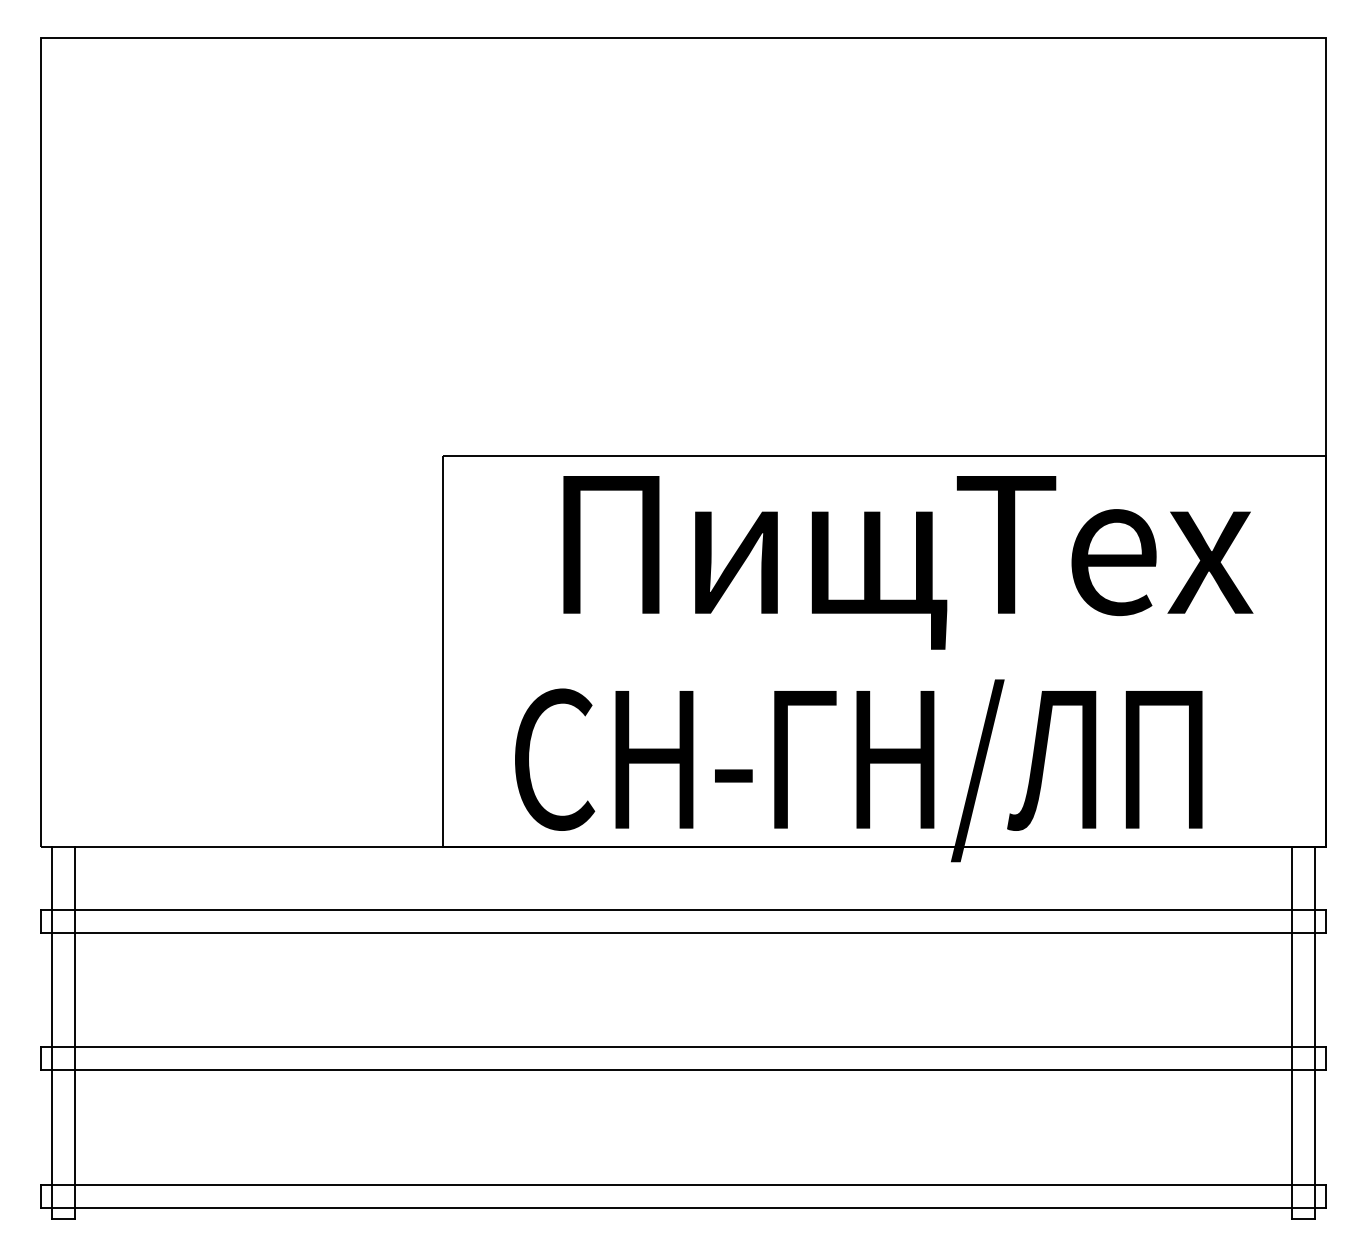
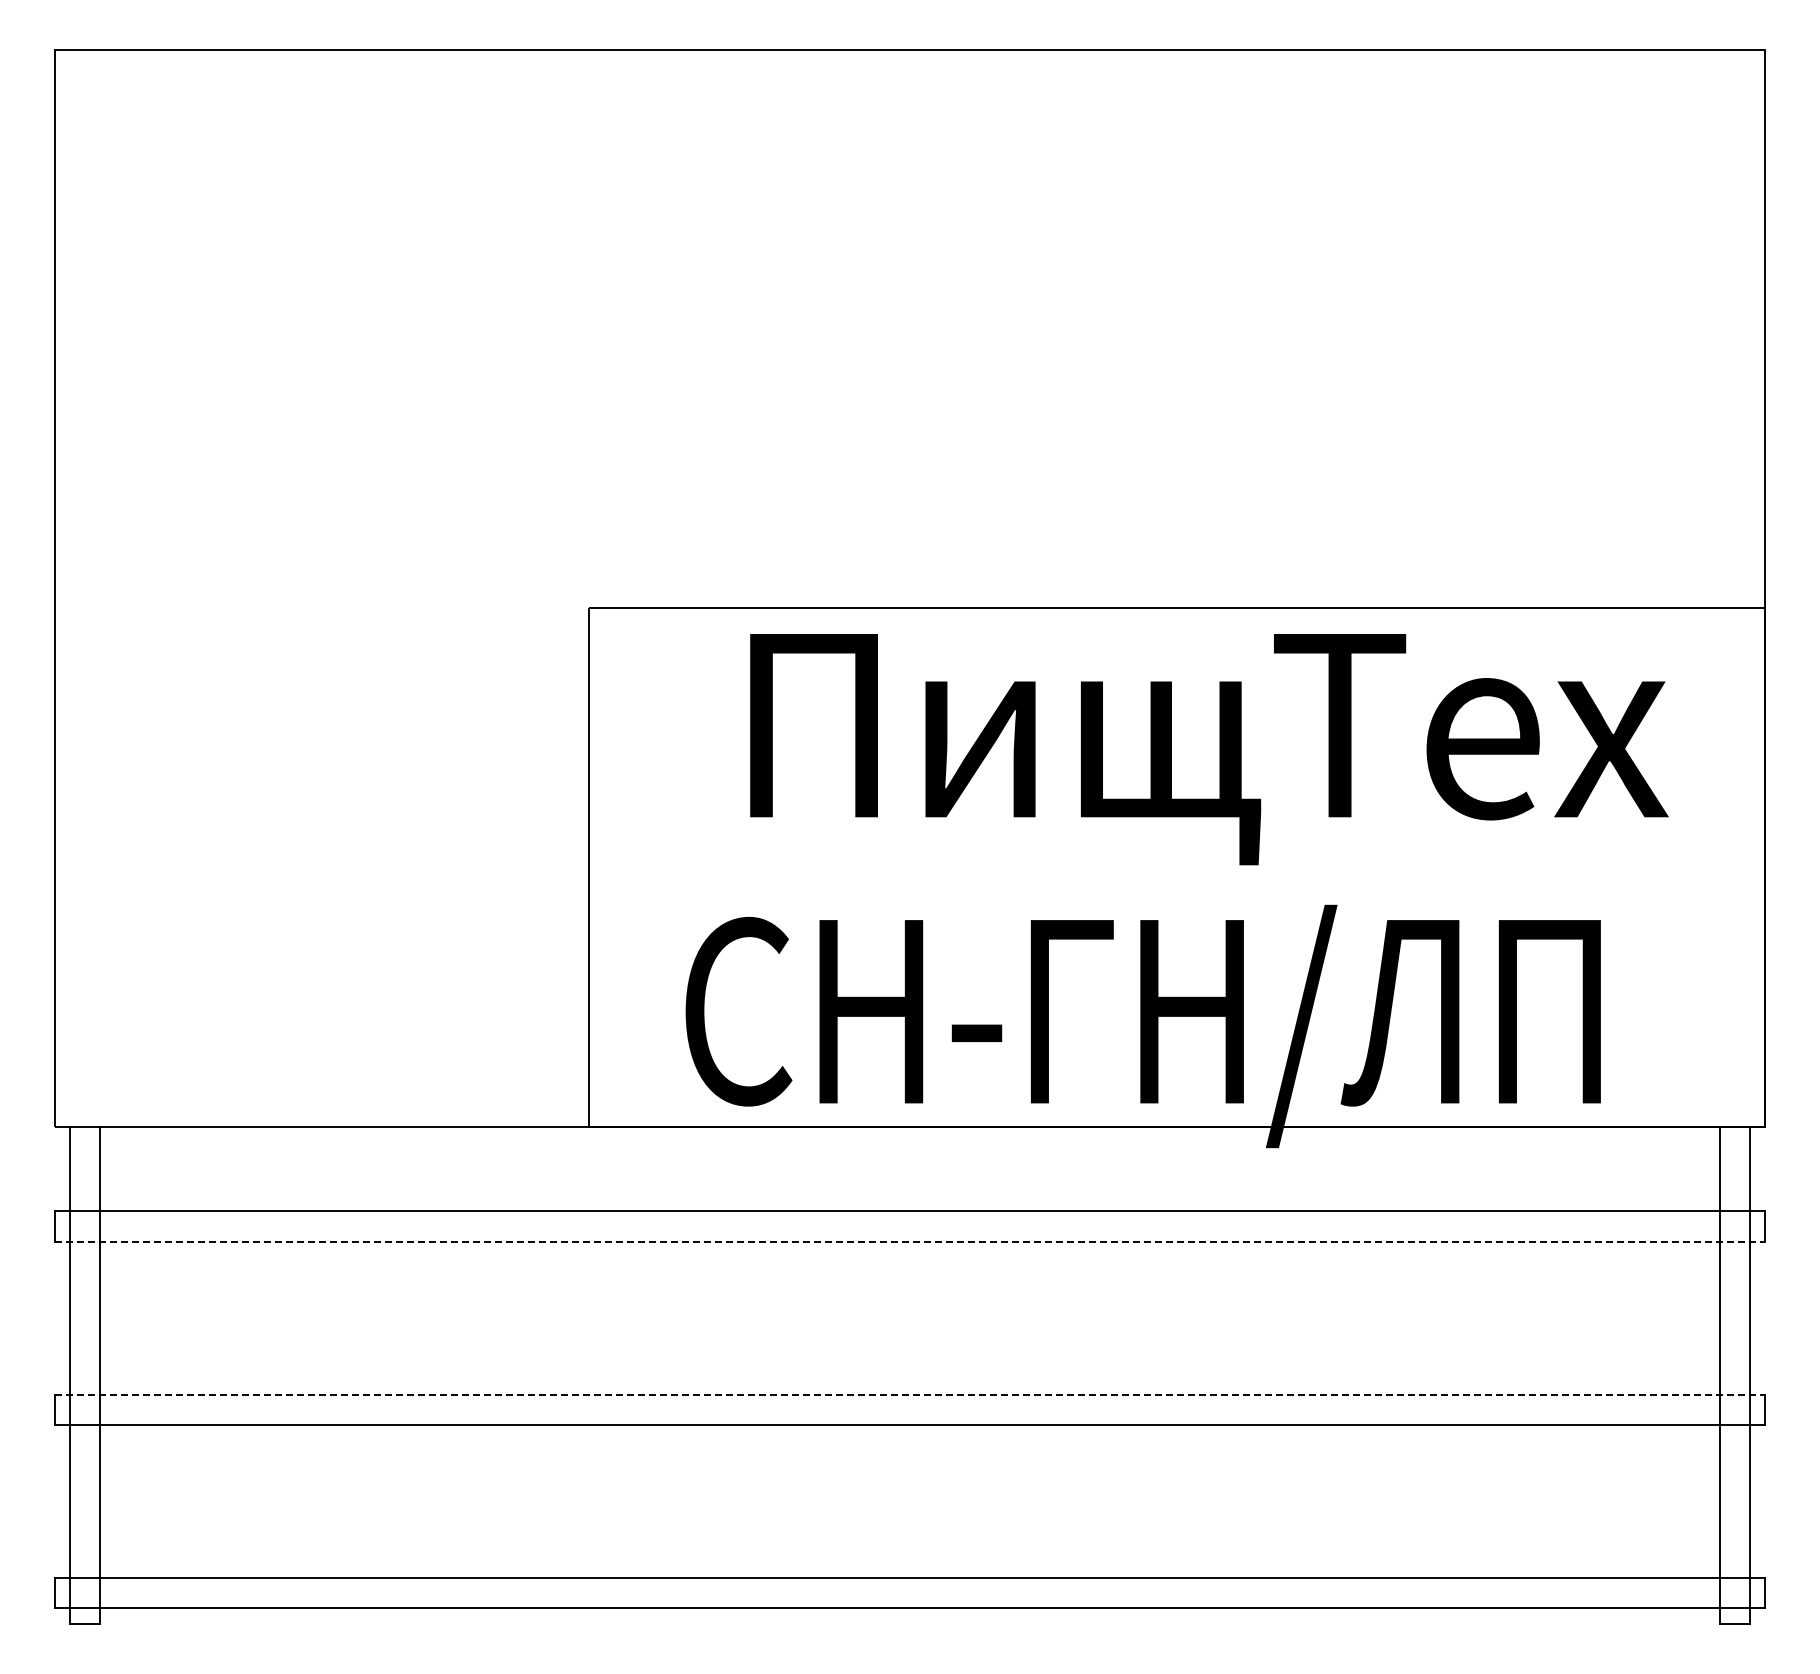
line: (683, 932) -> (910, 1241), solid -> dashed
line: (683, 1047) -> (910, 1394), solid -> dashed

